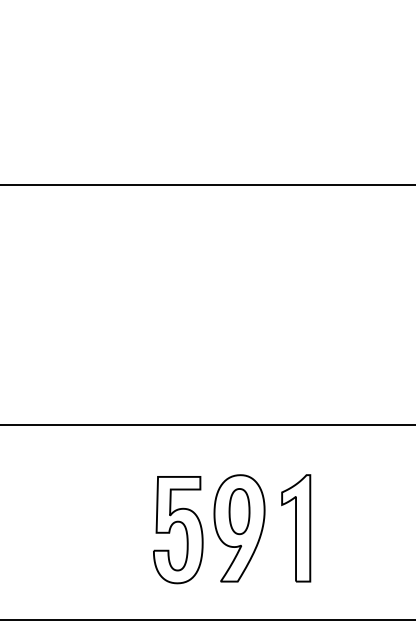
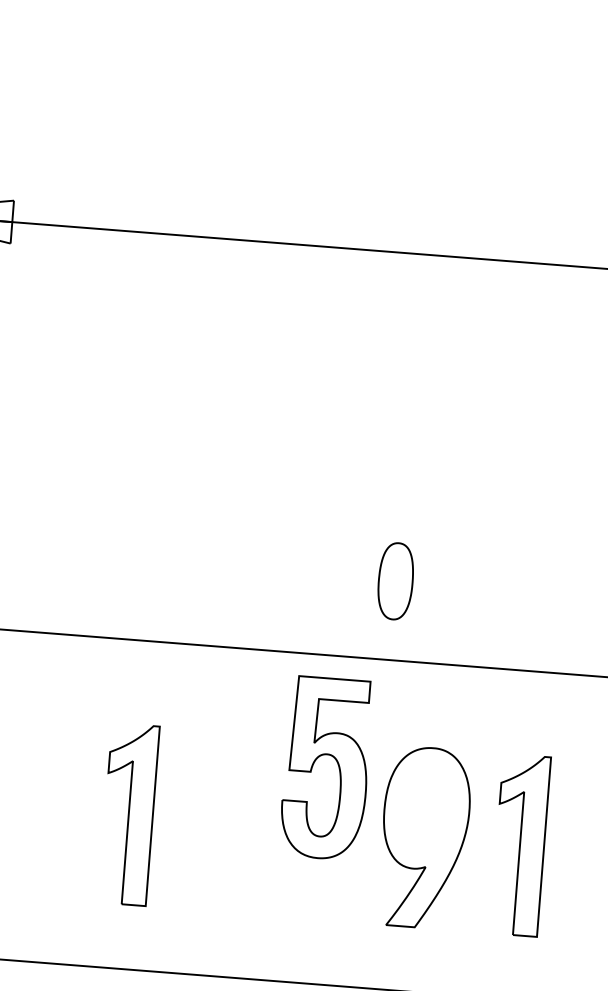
part: (239, 511) -> (395, 581), moved
part: (64, 528) -> (129, 814), added
part: (184, 528) -> (336, 766), moved

